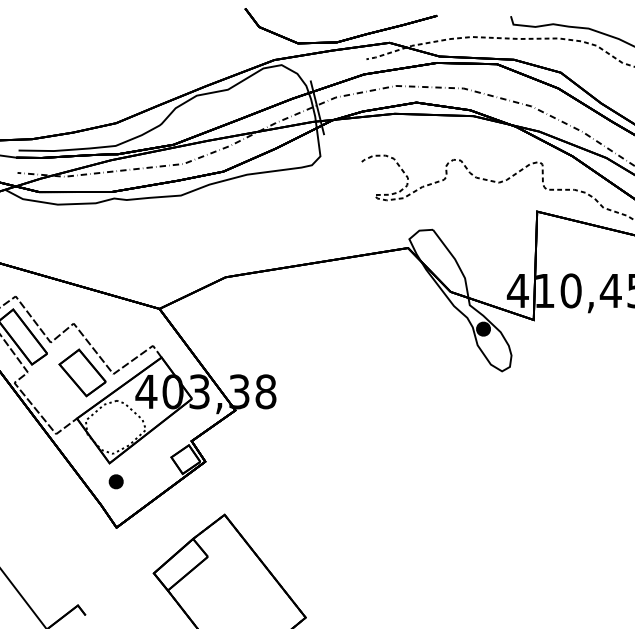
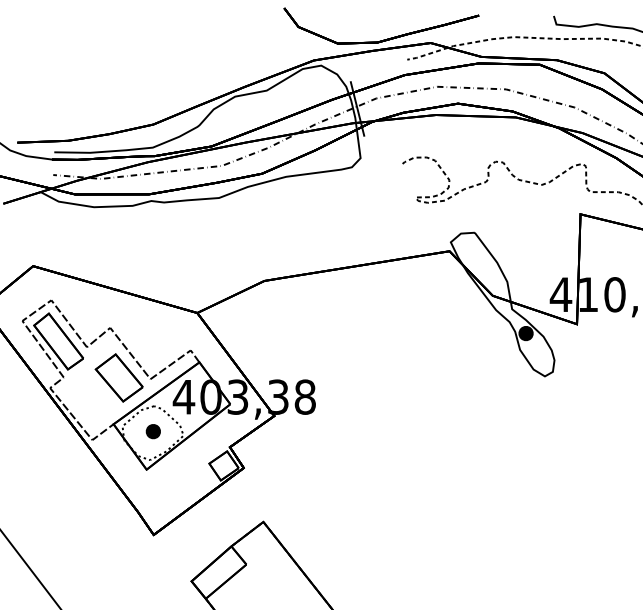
part: (115, 481) -> (152, 431), moved

